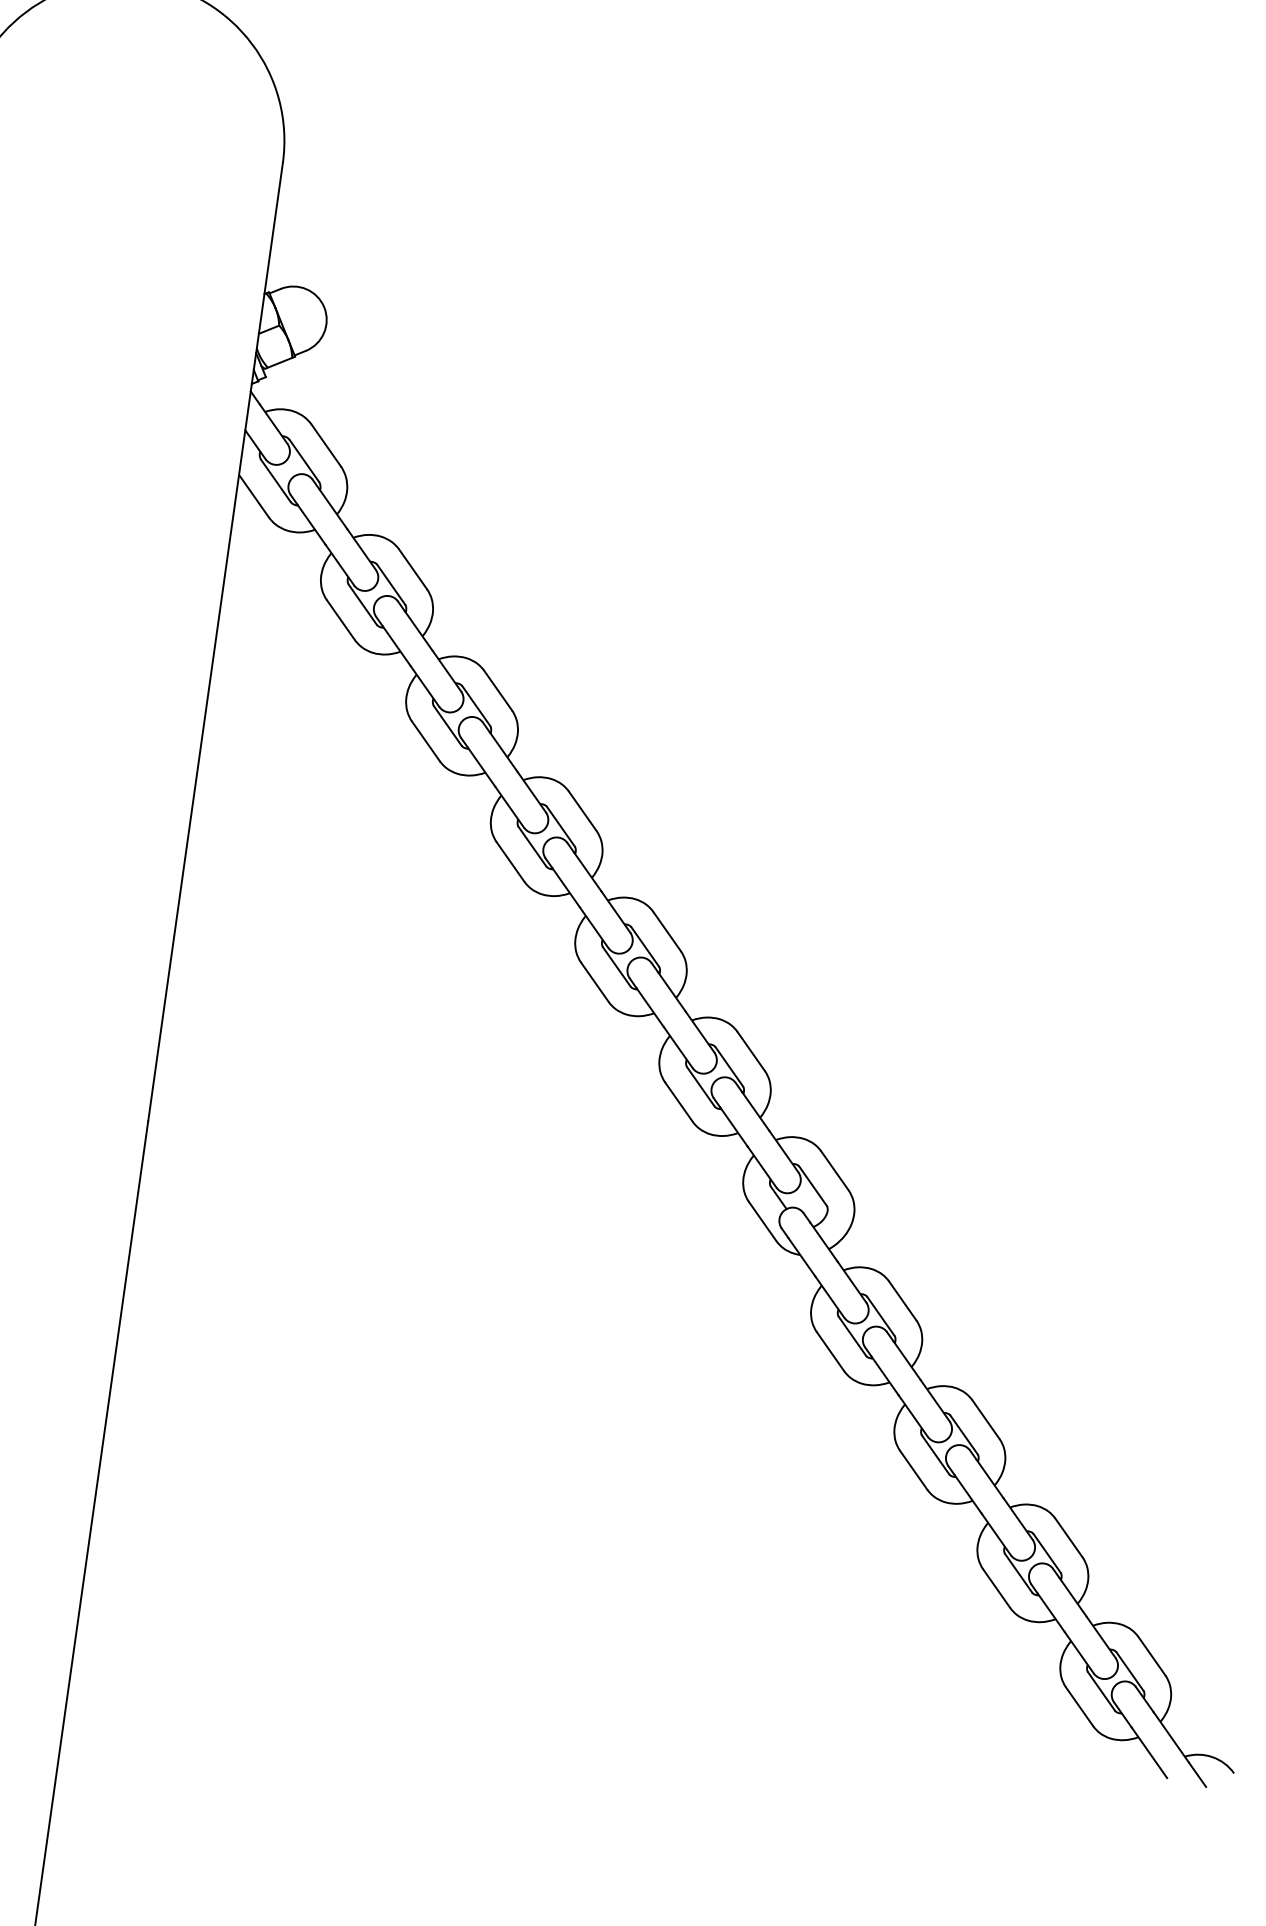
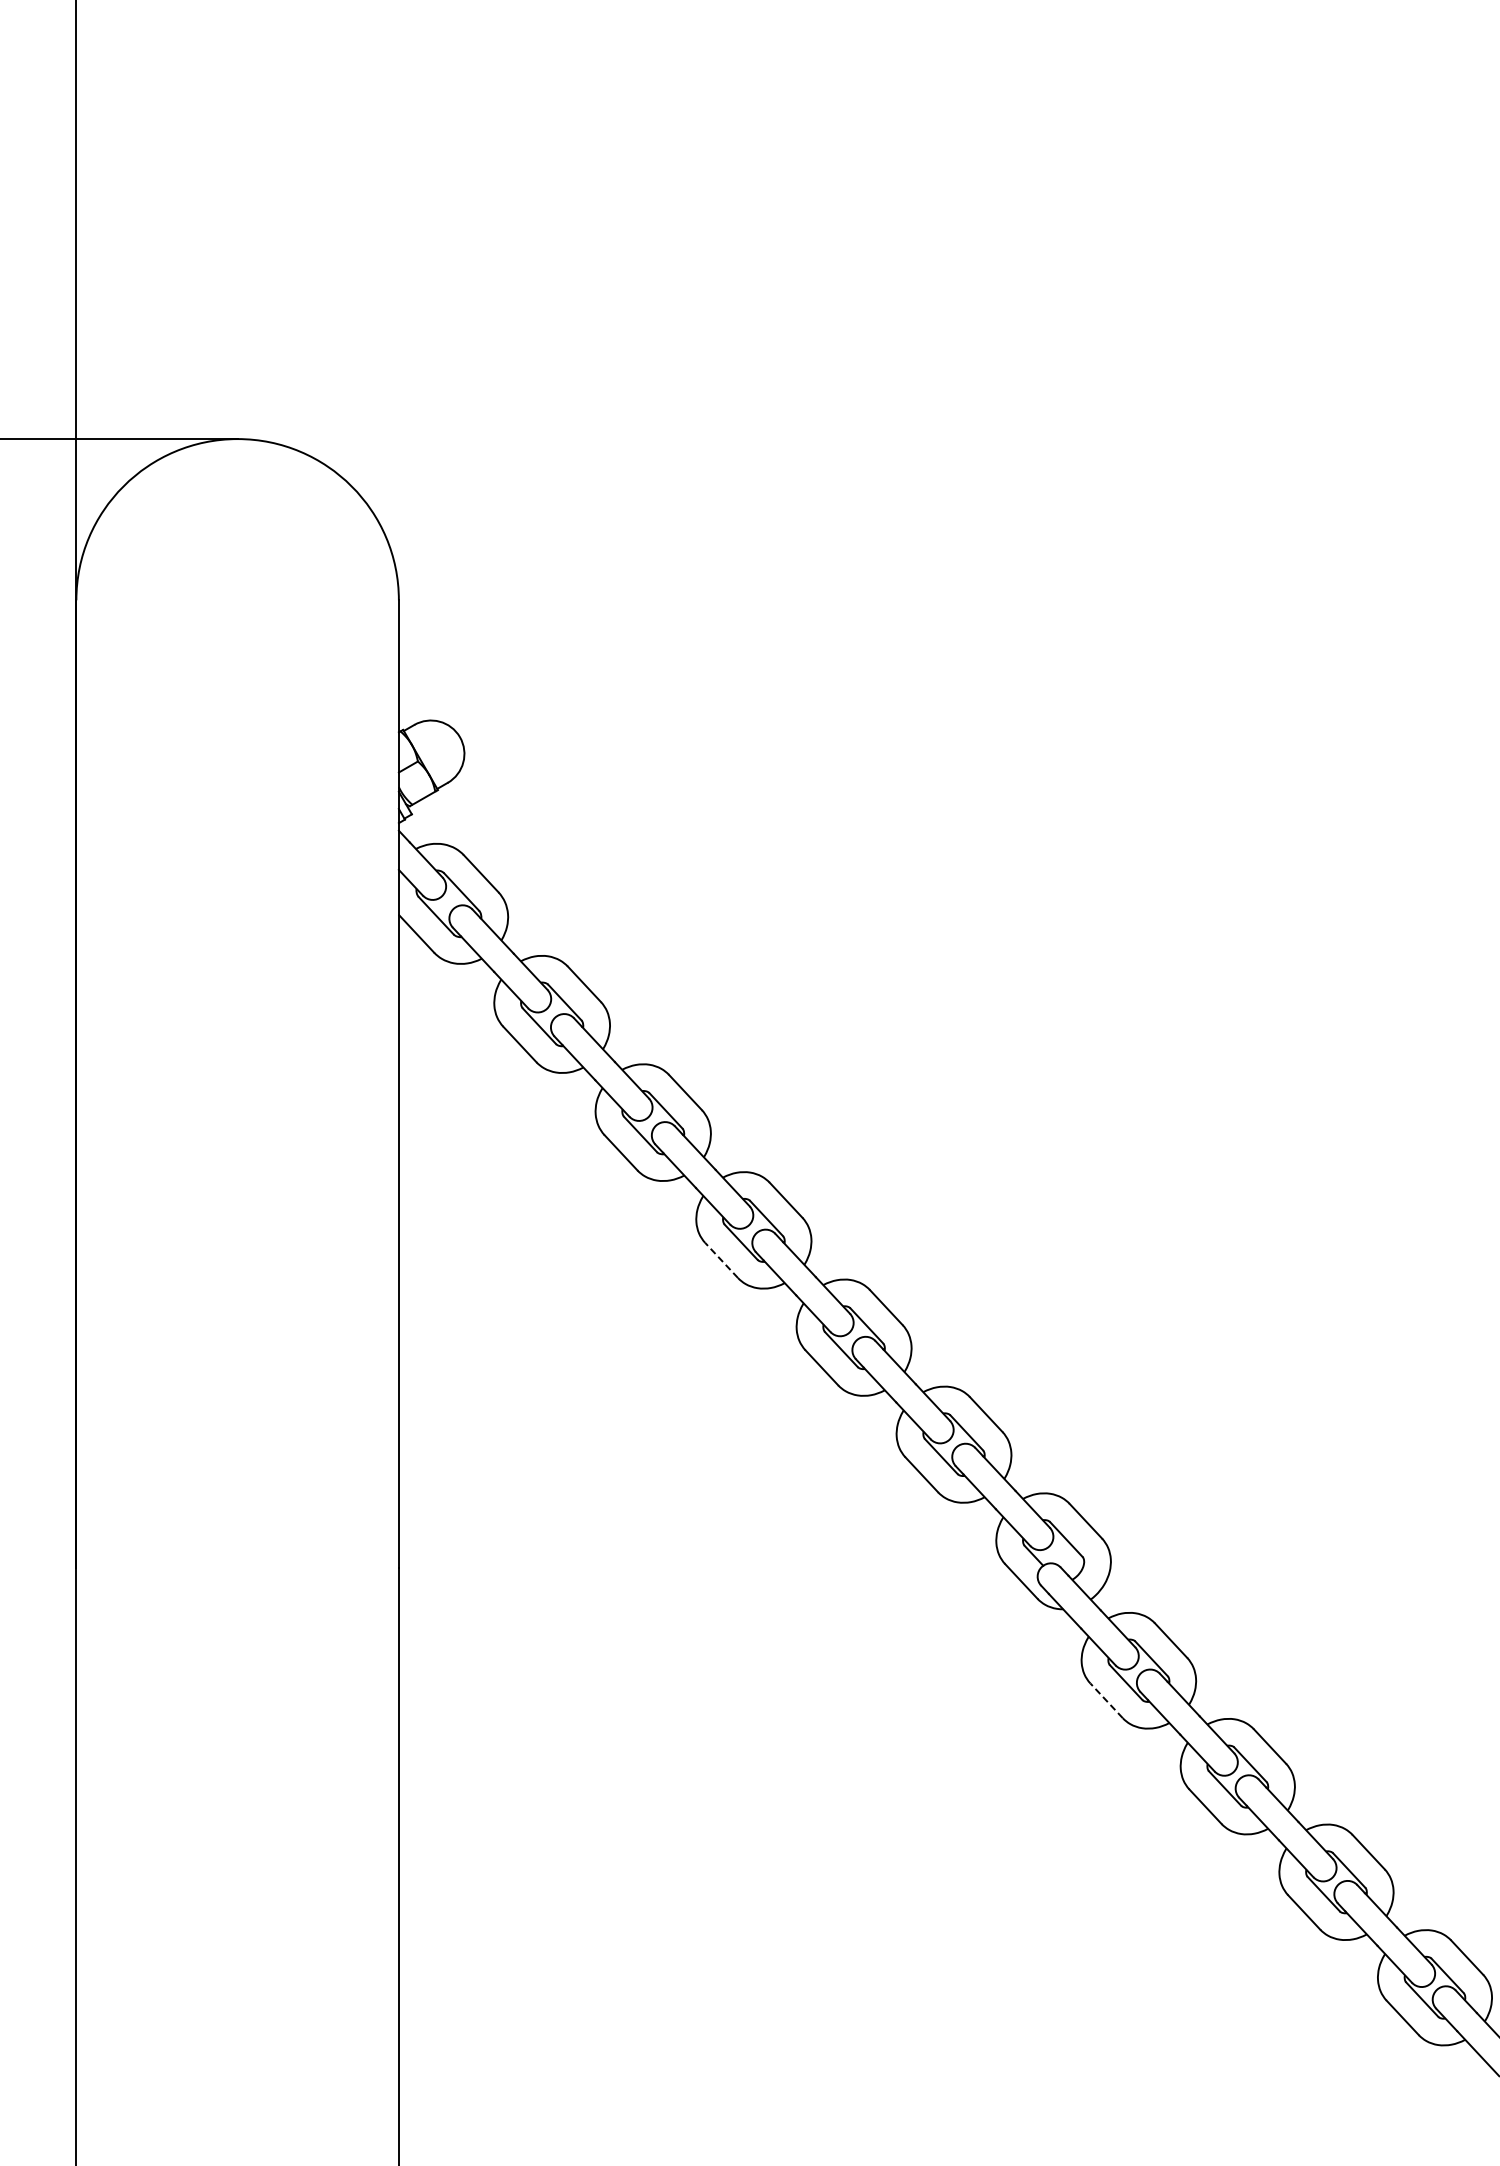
line: (510, 861) -> (721, 1260), solid -> dashed
line: (830, 1351) -> (1106, 1700), solid -> dashed

